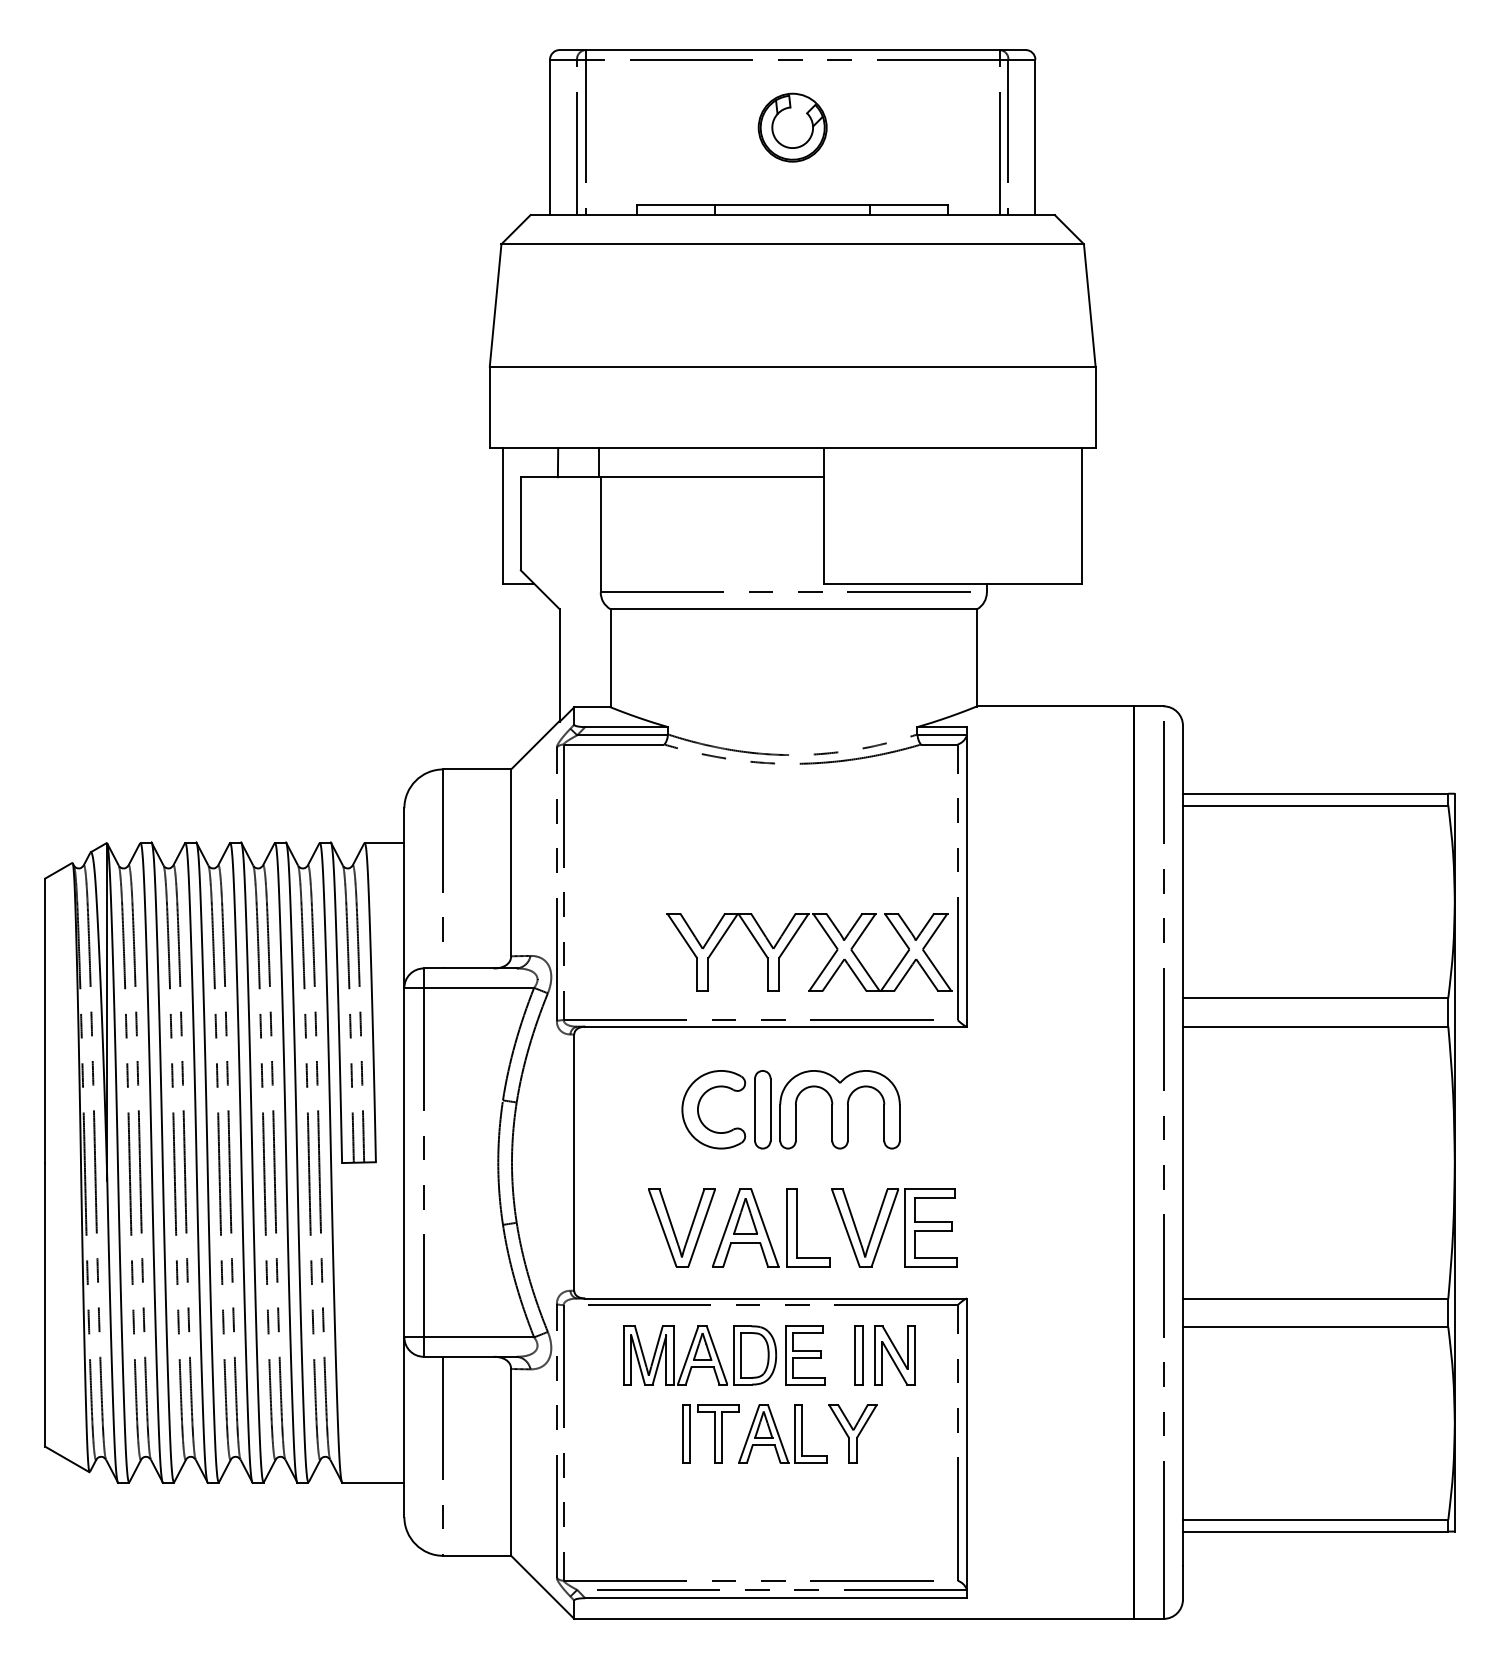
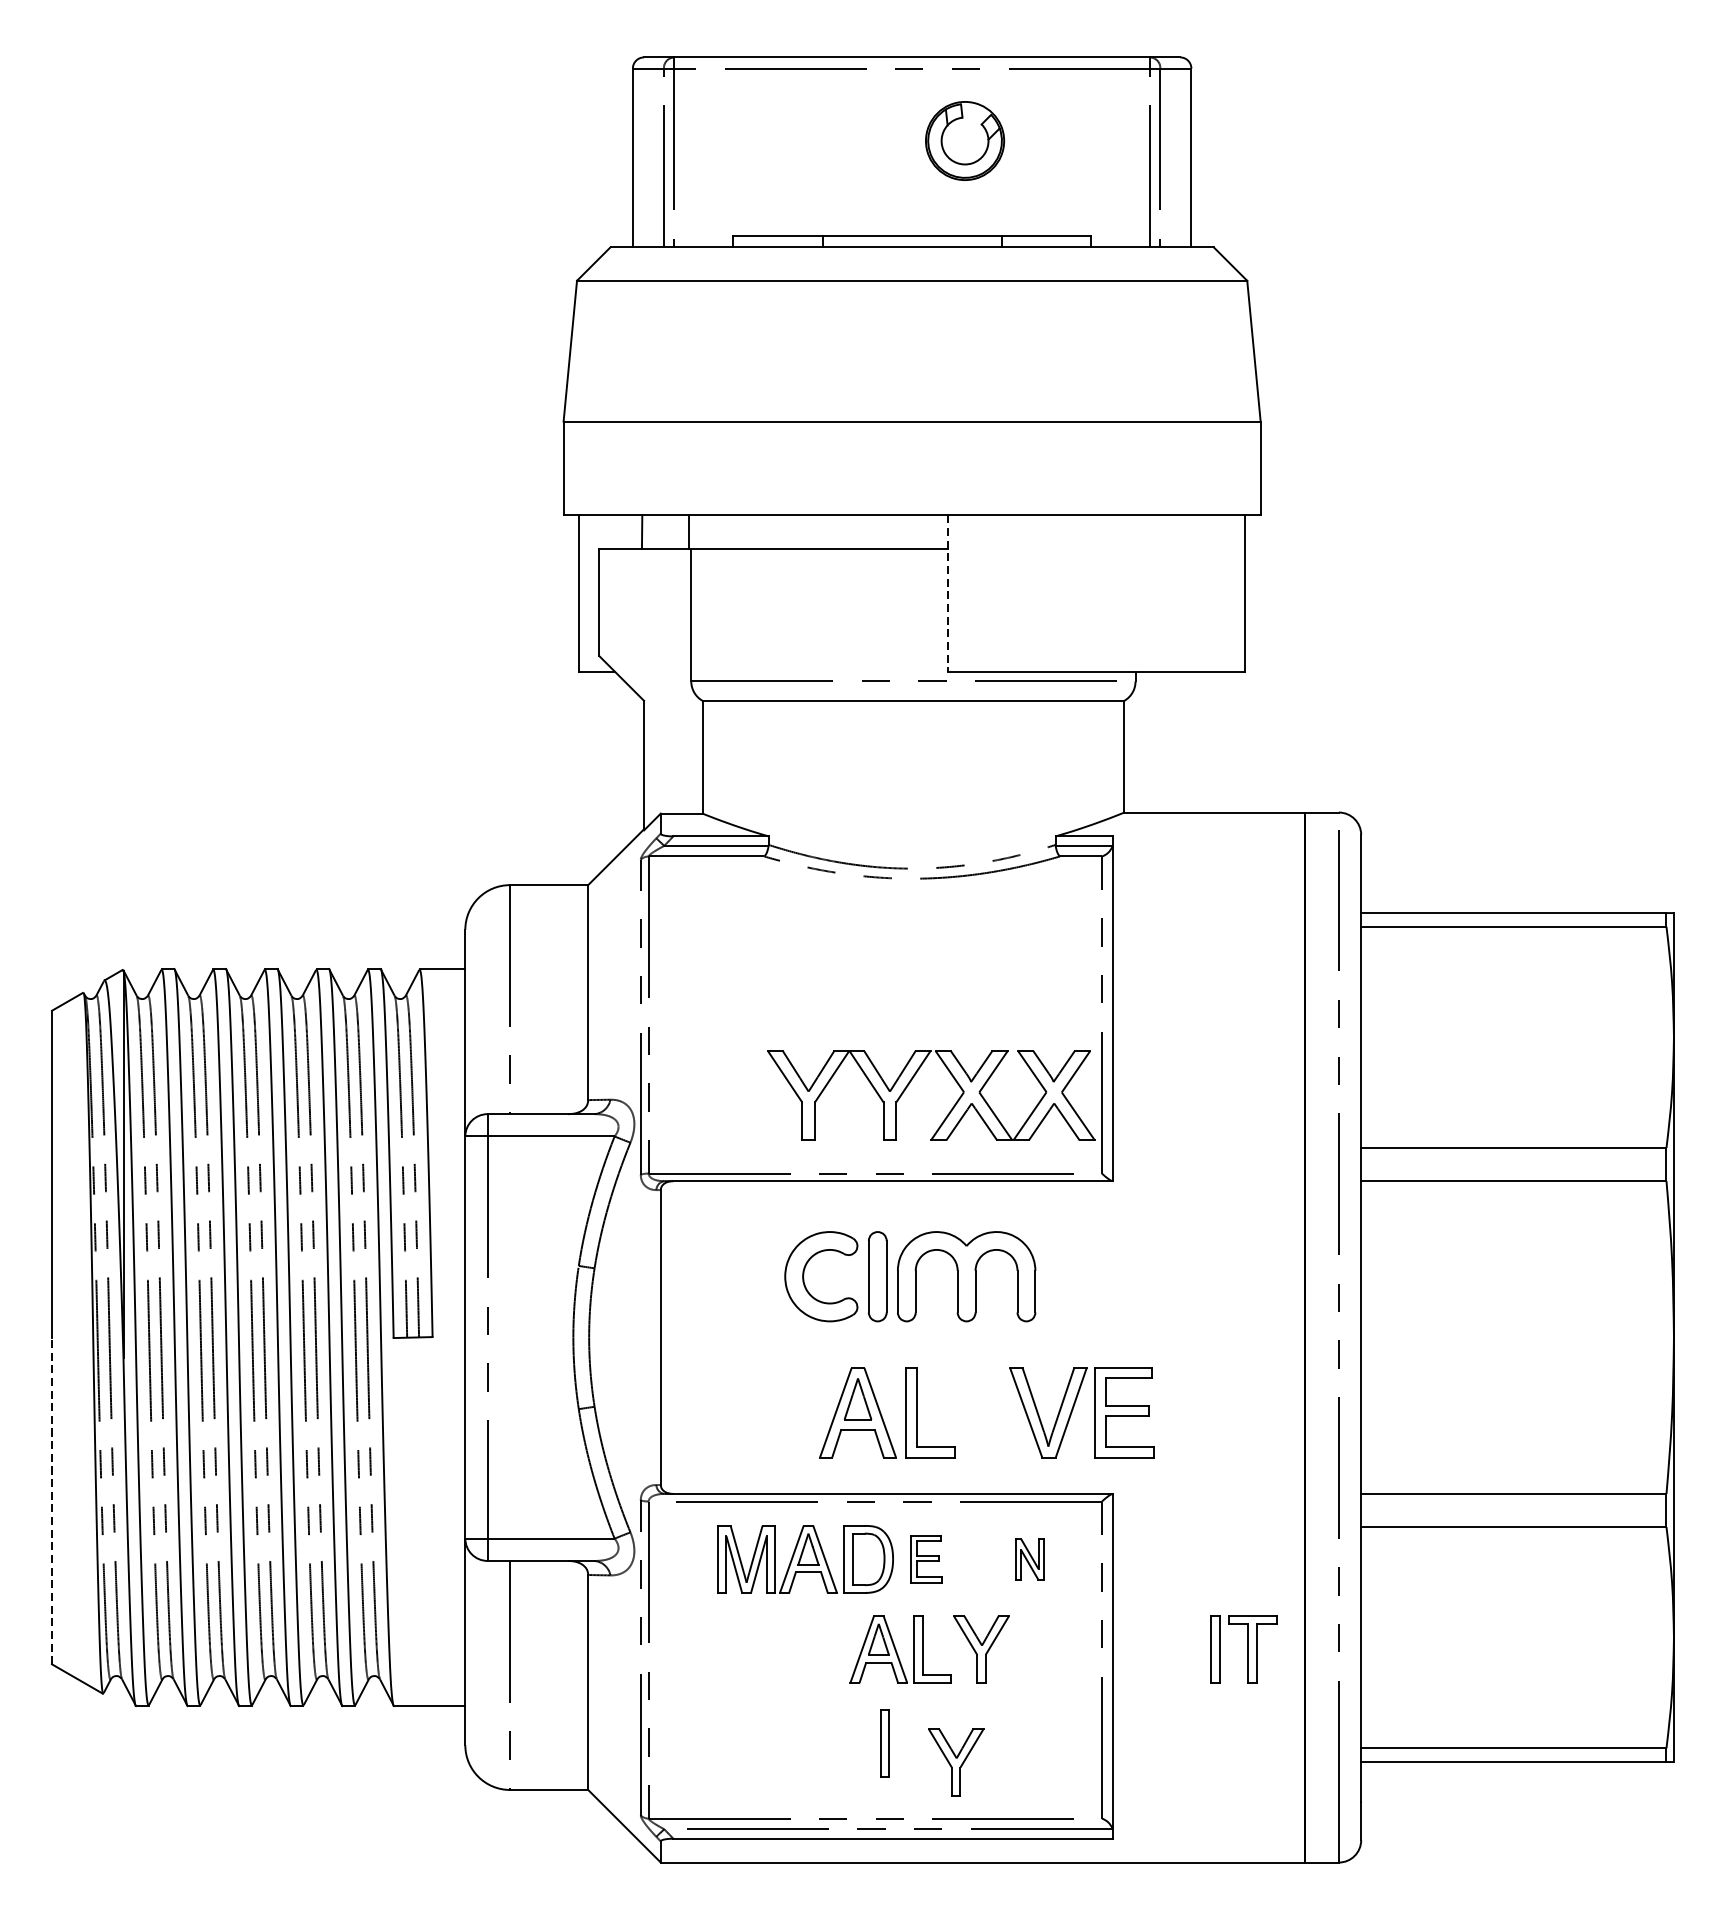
part: (792, 127) -> (964, 140), moved
line: (823, 516) -> (947, 594), solid -> dashed
part: (887, 1224) -> (1074, 1408), moved
part: (674, 1230) -> (776, 1415), removed
line: (45, 1304) -> (52, 1500), solid -> dashed
part: (805, 1355) -> (926, 1559), size x0.7
part: (858, 1355) -> (884, 1743), moved
part: (894, 1355) -> (1029, 1559), size x0.6
part: (710, 1433) -> (1243, 1649), moved
part: (830, 1531) -> (955, 1761), added

